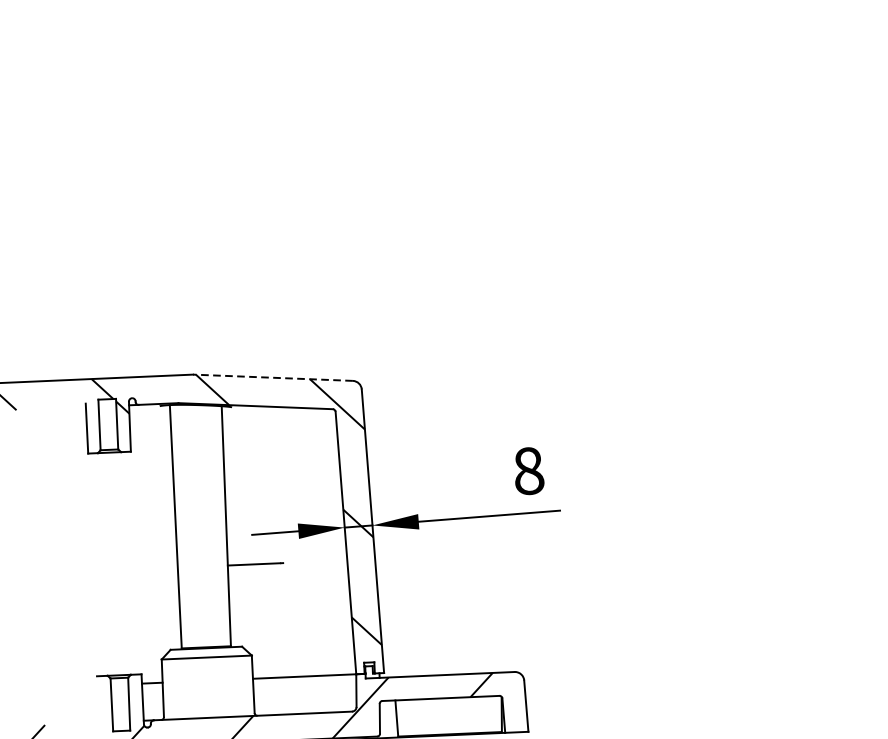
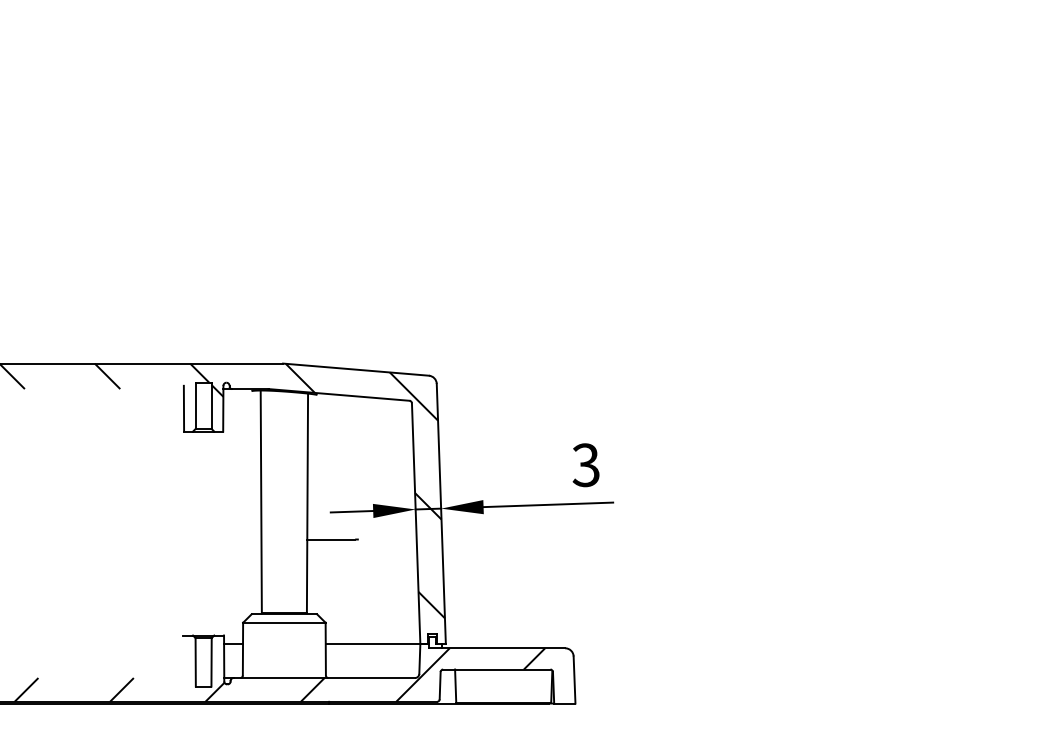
line: (272, 377) -> (355, 369), dashed -> solid
text: (529, 471) -> (586, 465), 8 -> 3

